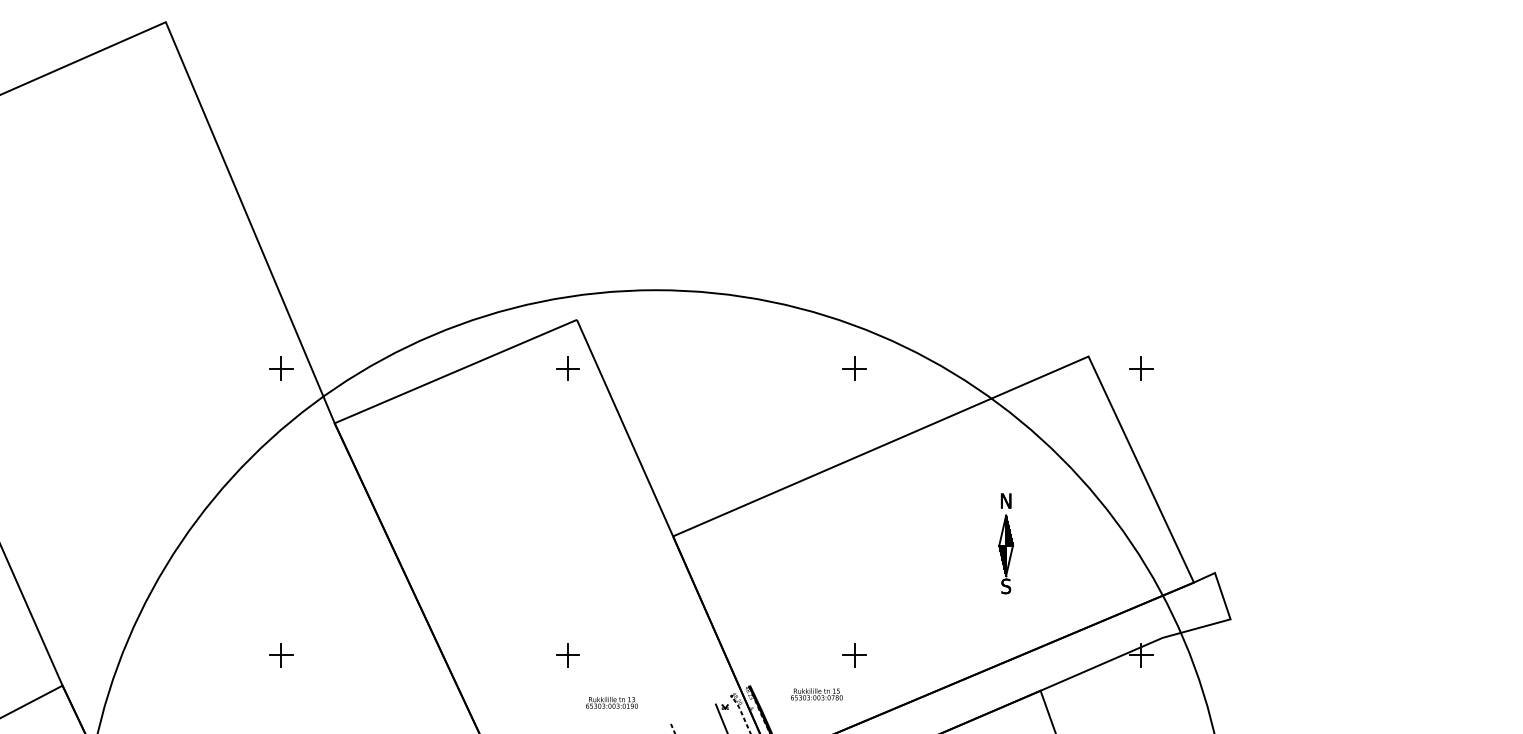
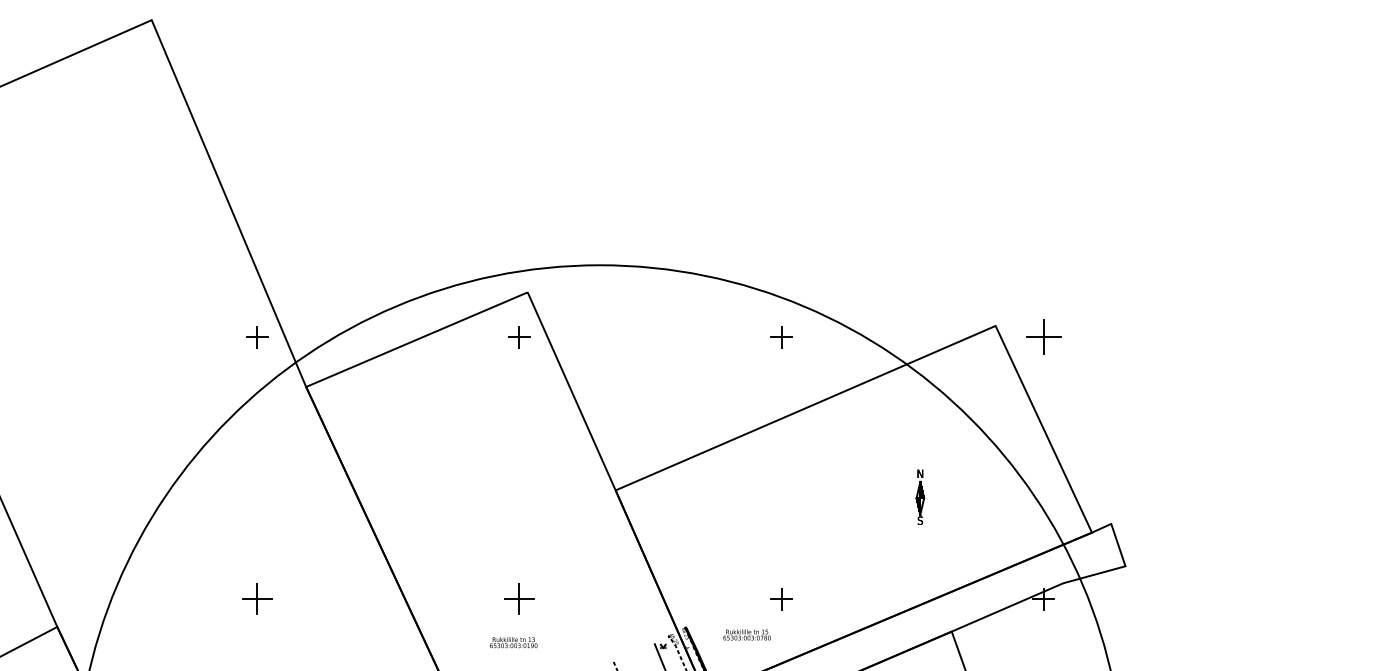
part: (1140, 369) -> (1043, 337), size x1.6
part: (1006, 544) -> (920, 497), size x0.6
part: (281, 655) -> (257, 599), size x1.4
part: (567, 655) -> (519, 599), size x1.4
text: (611, 702) -> (513, 642), moved

